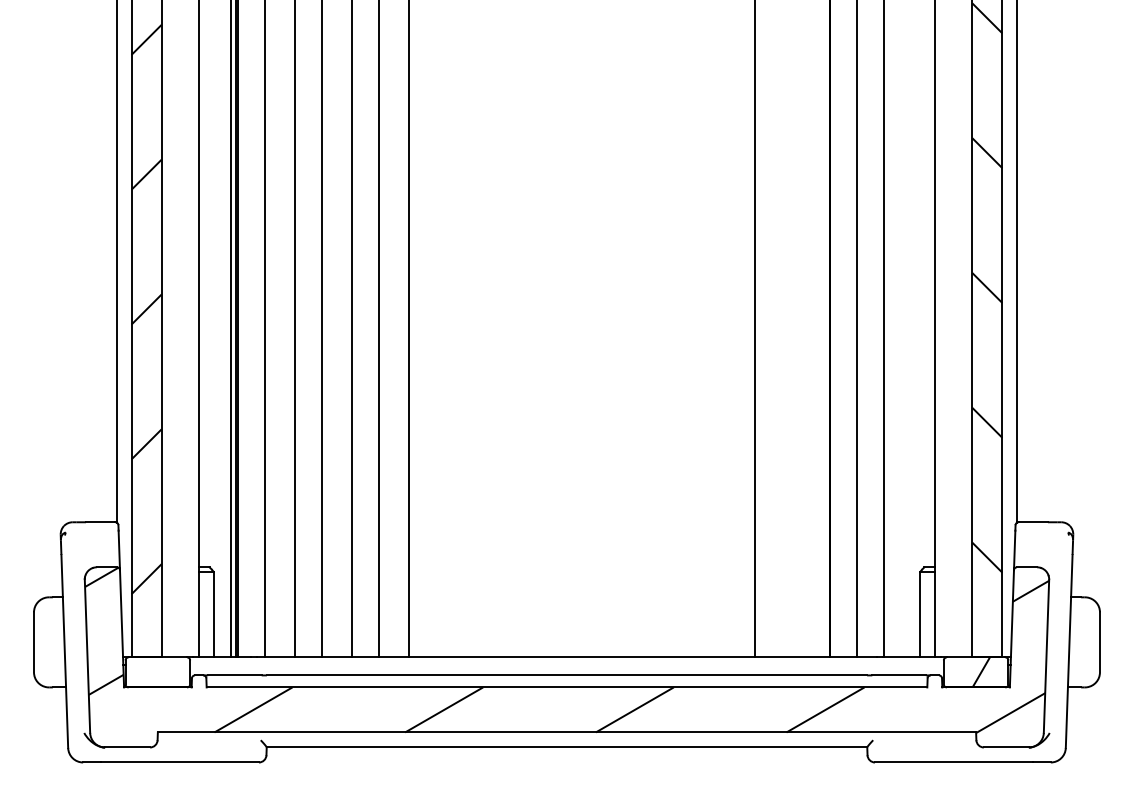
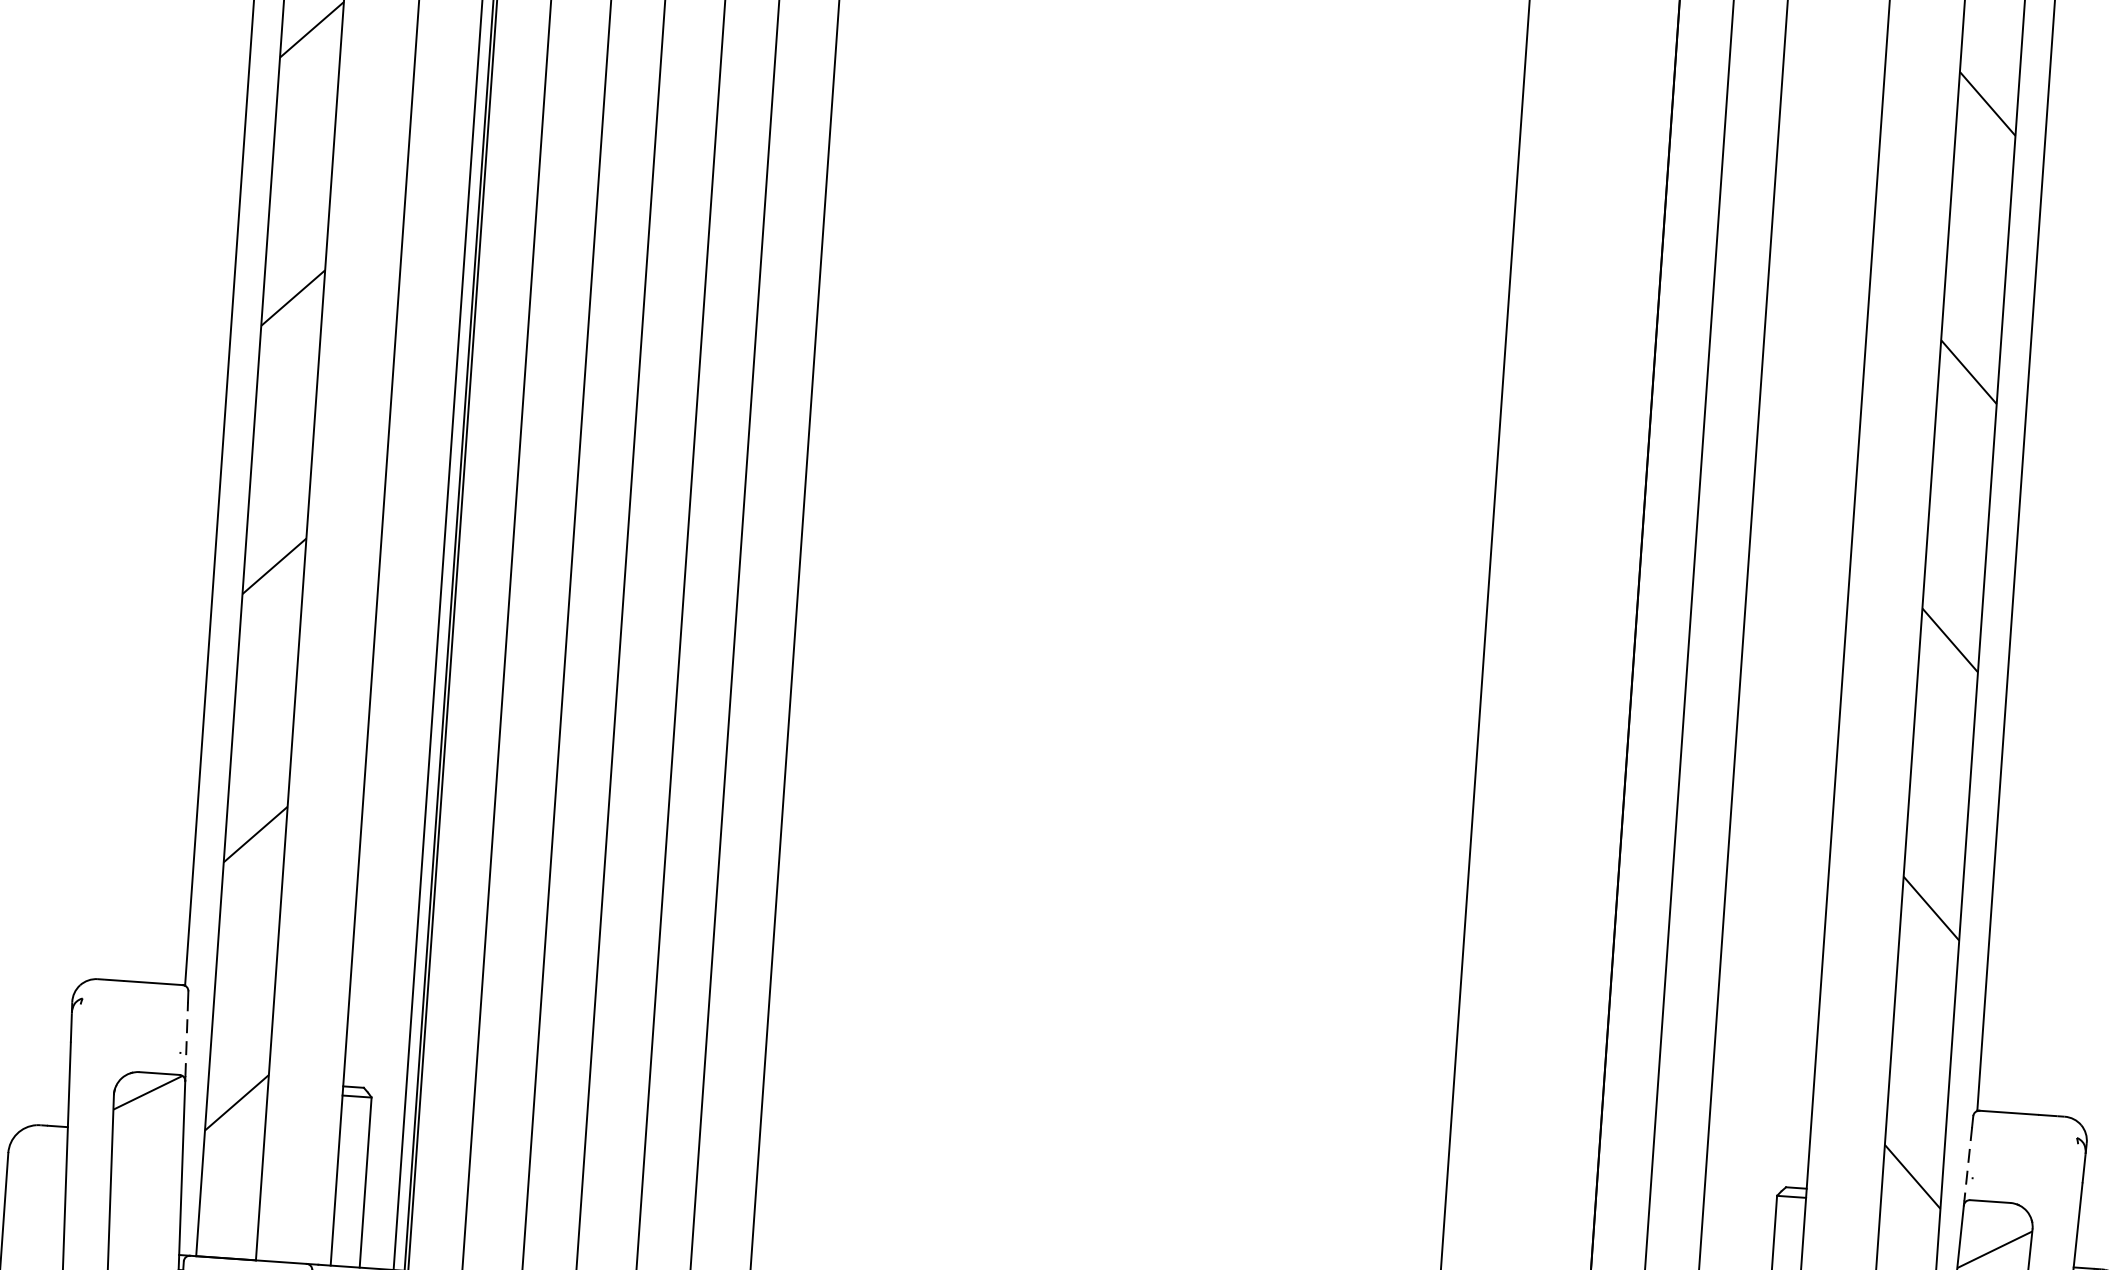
line: (119, 549) -> (187, 1039), solid -> dashed
line: (1014, 549) -> (1967, 1164), solid -> dashed

